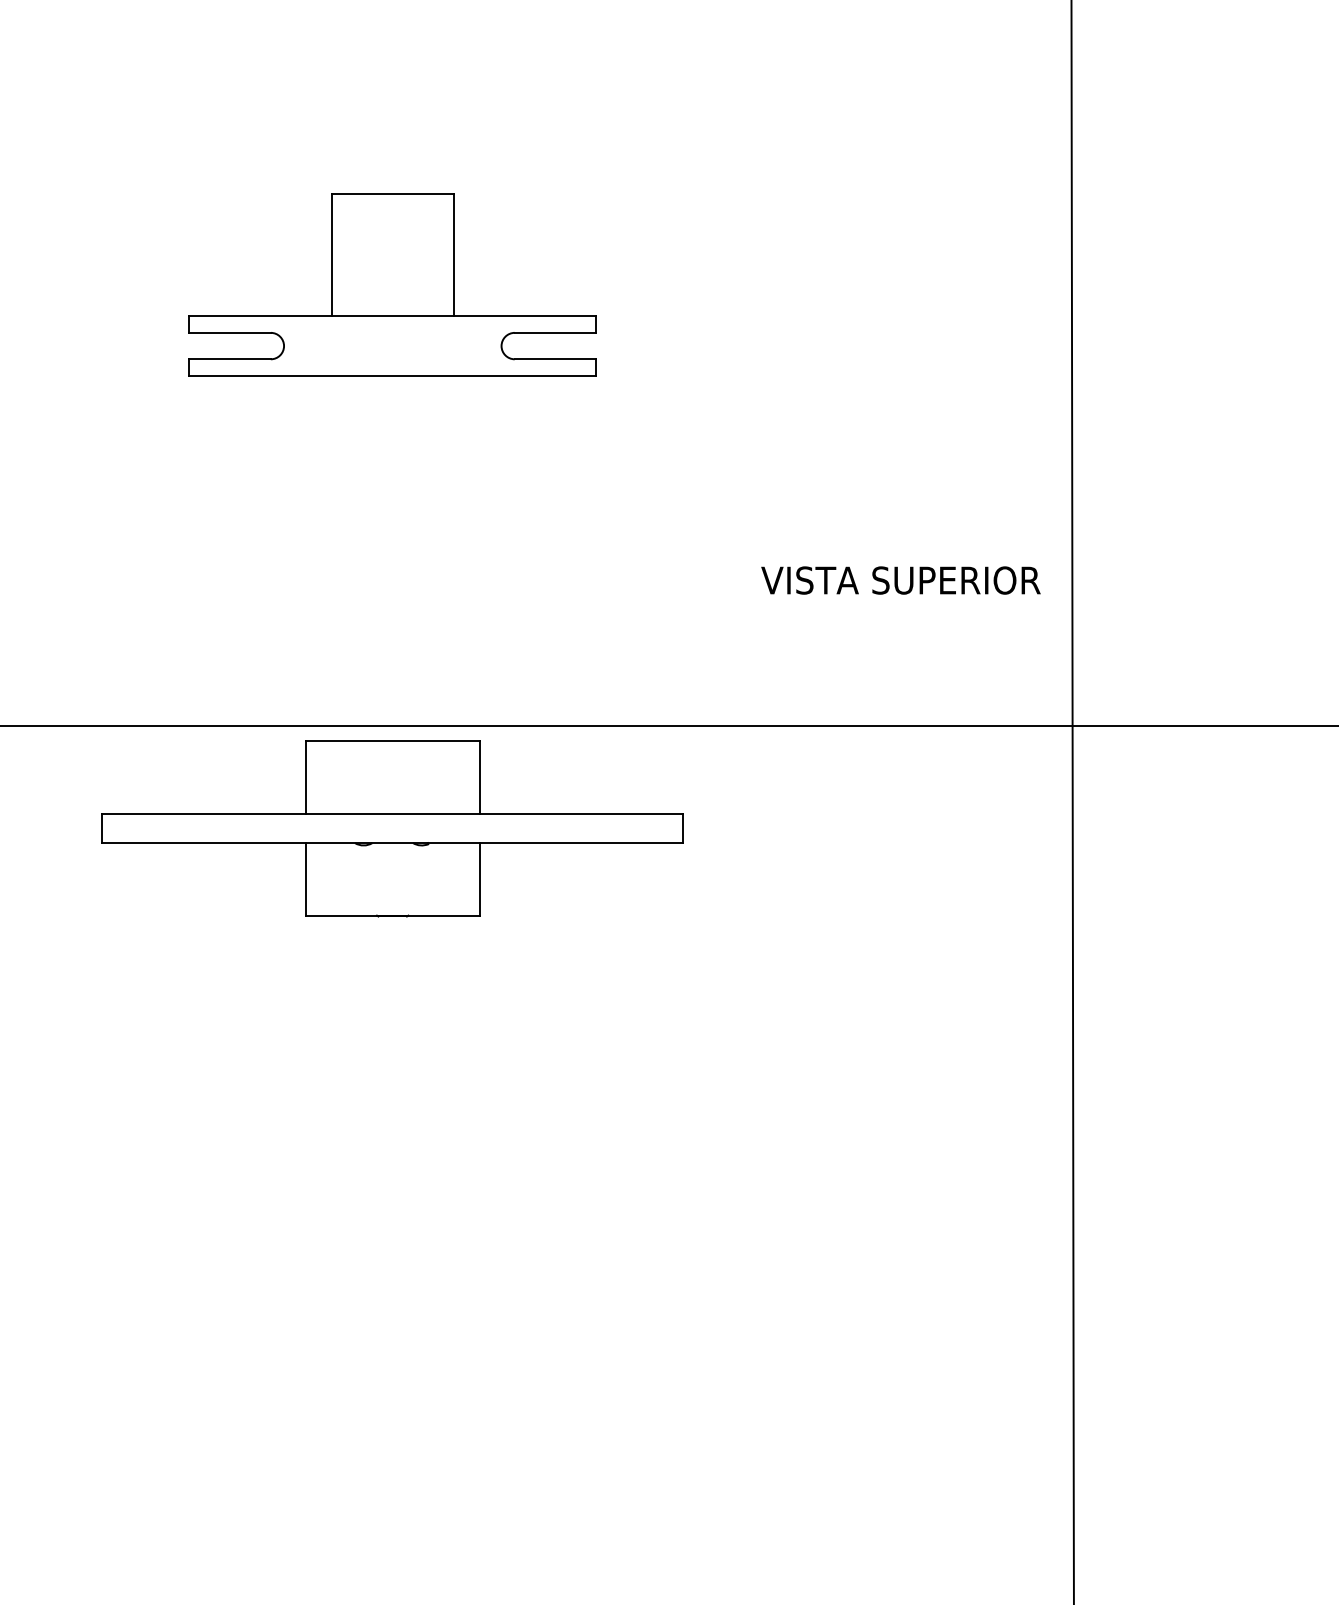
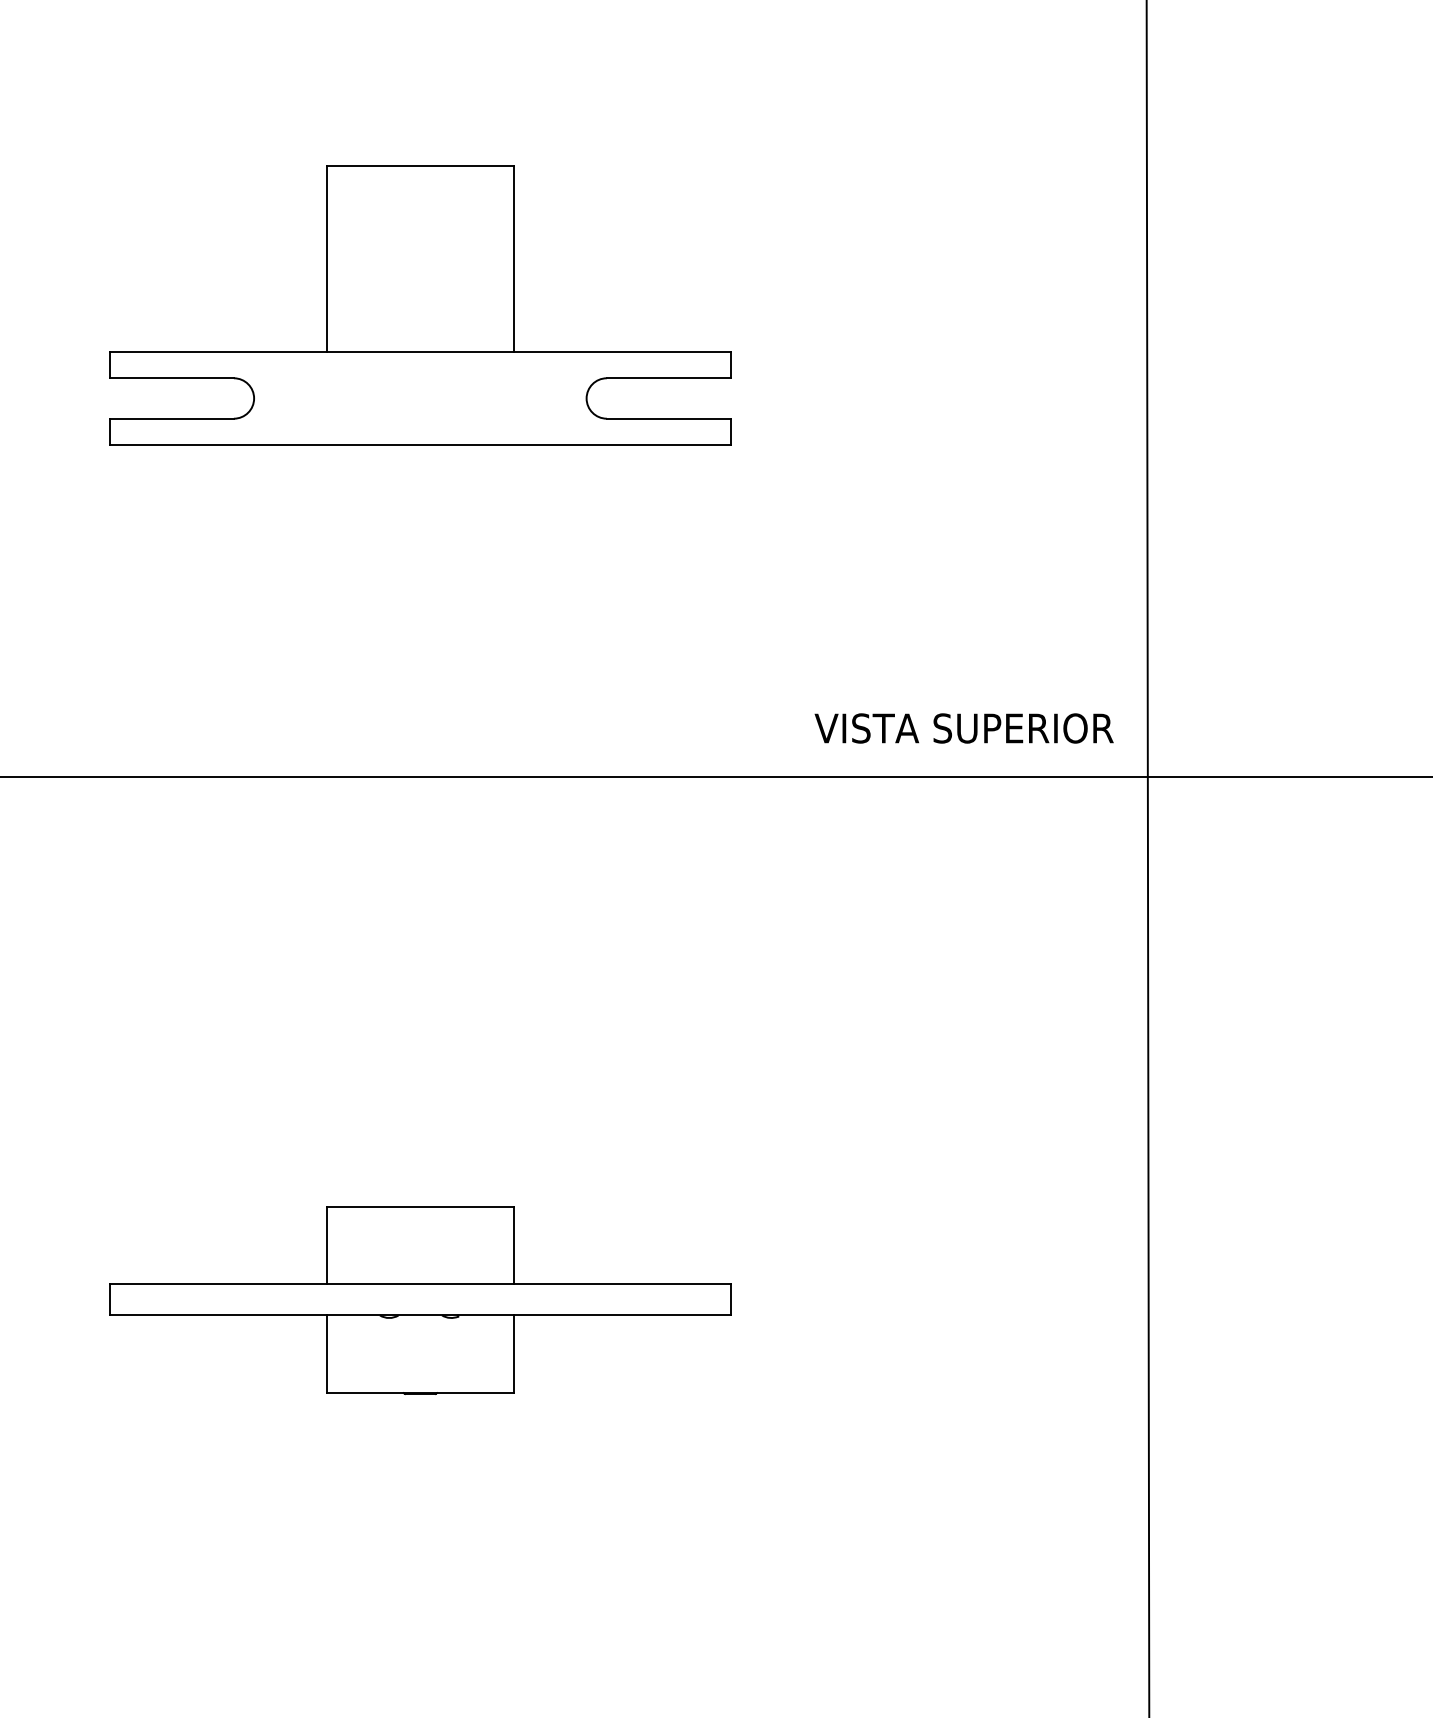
part: (392, 285) -> (420, 305), size x1.43
text: (900, 580) -> (963, 728), moved
part: (392, 829) -> (420, 1300), moved

